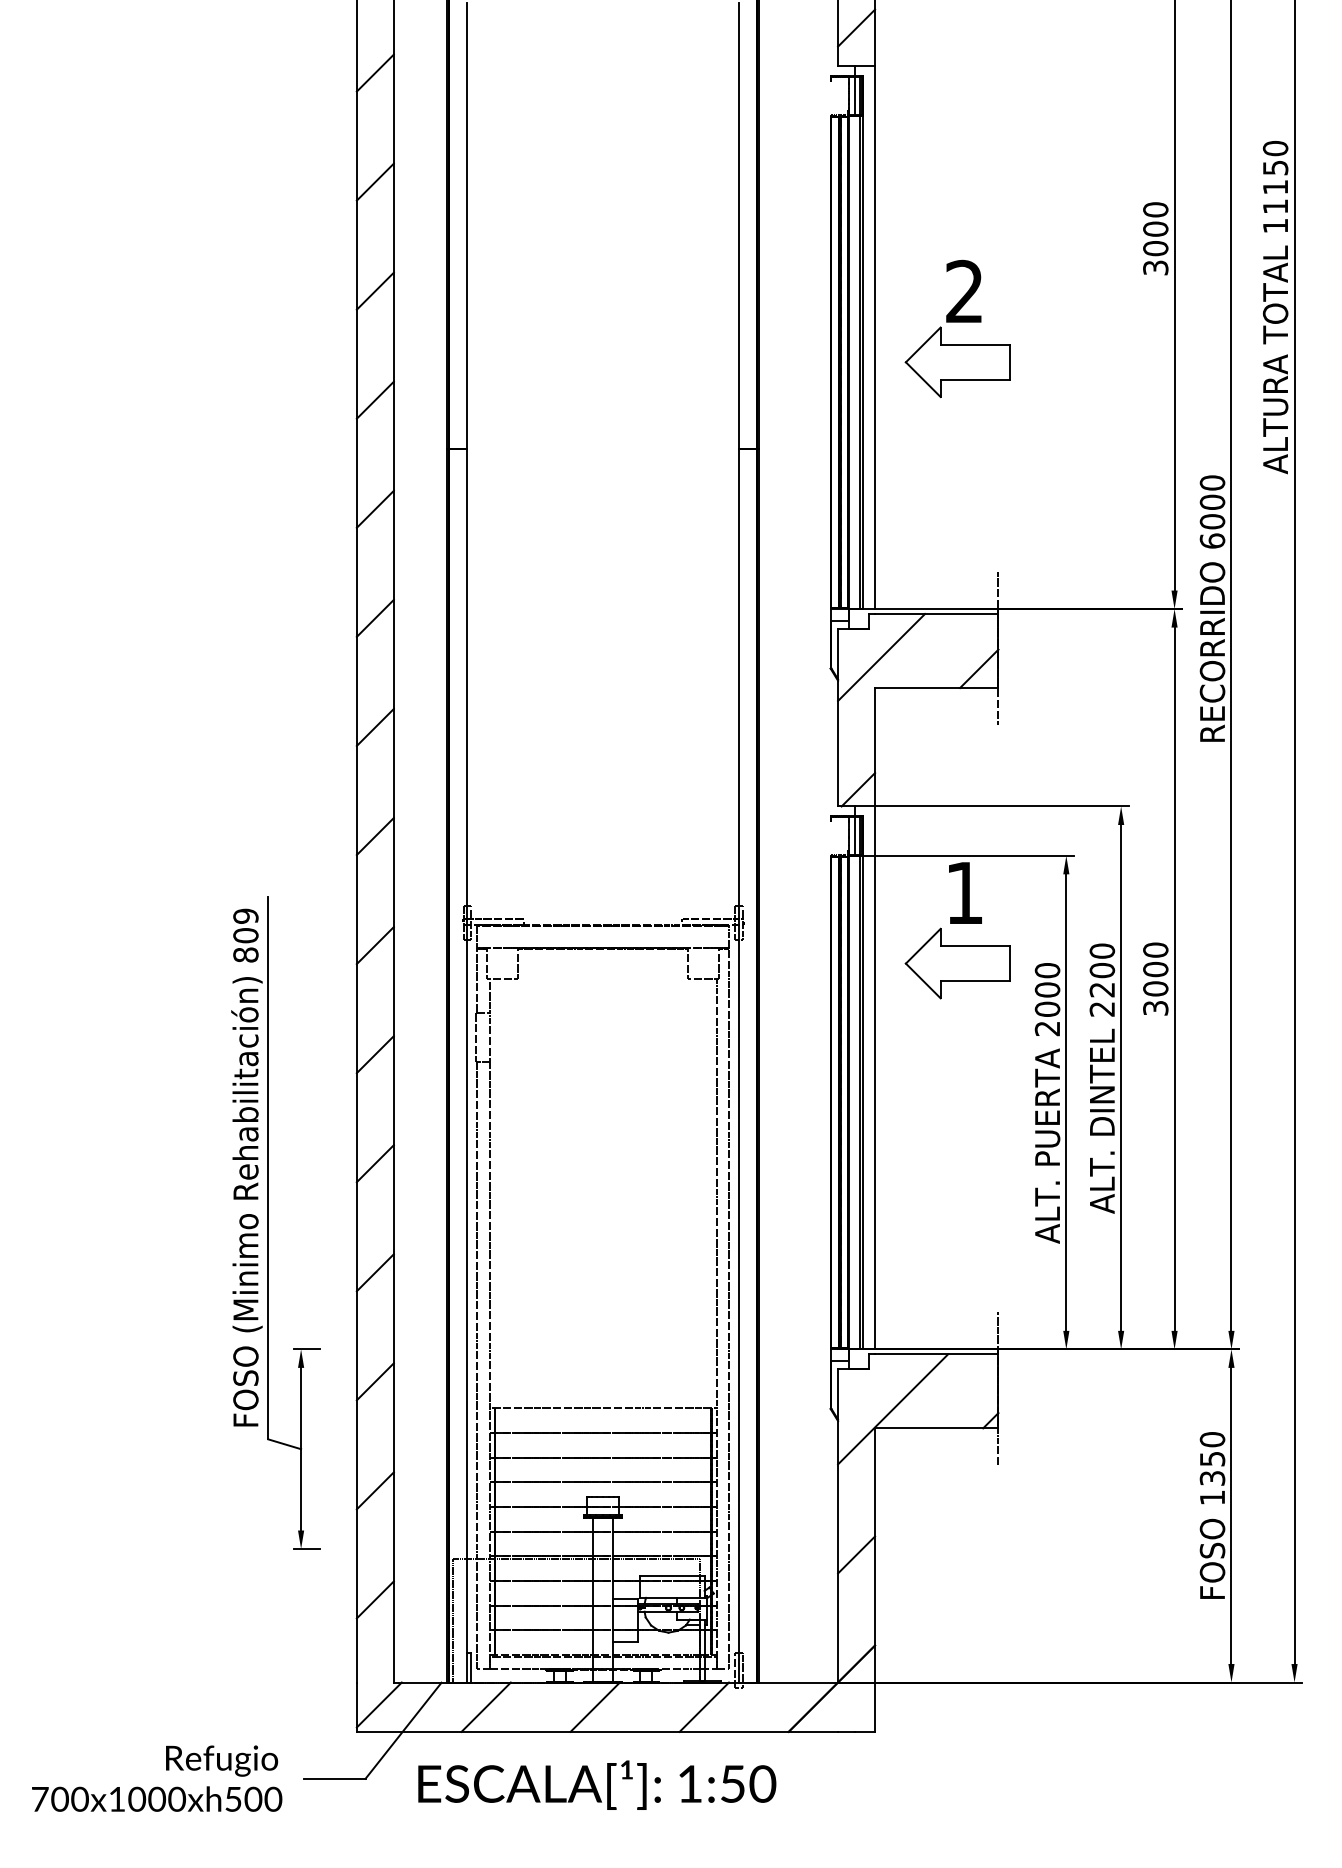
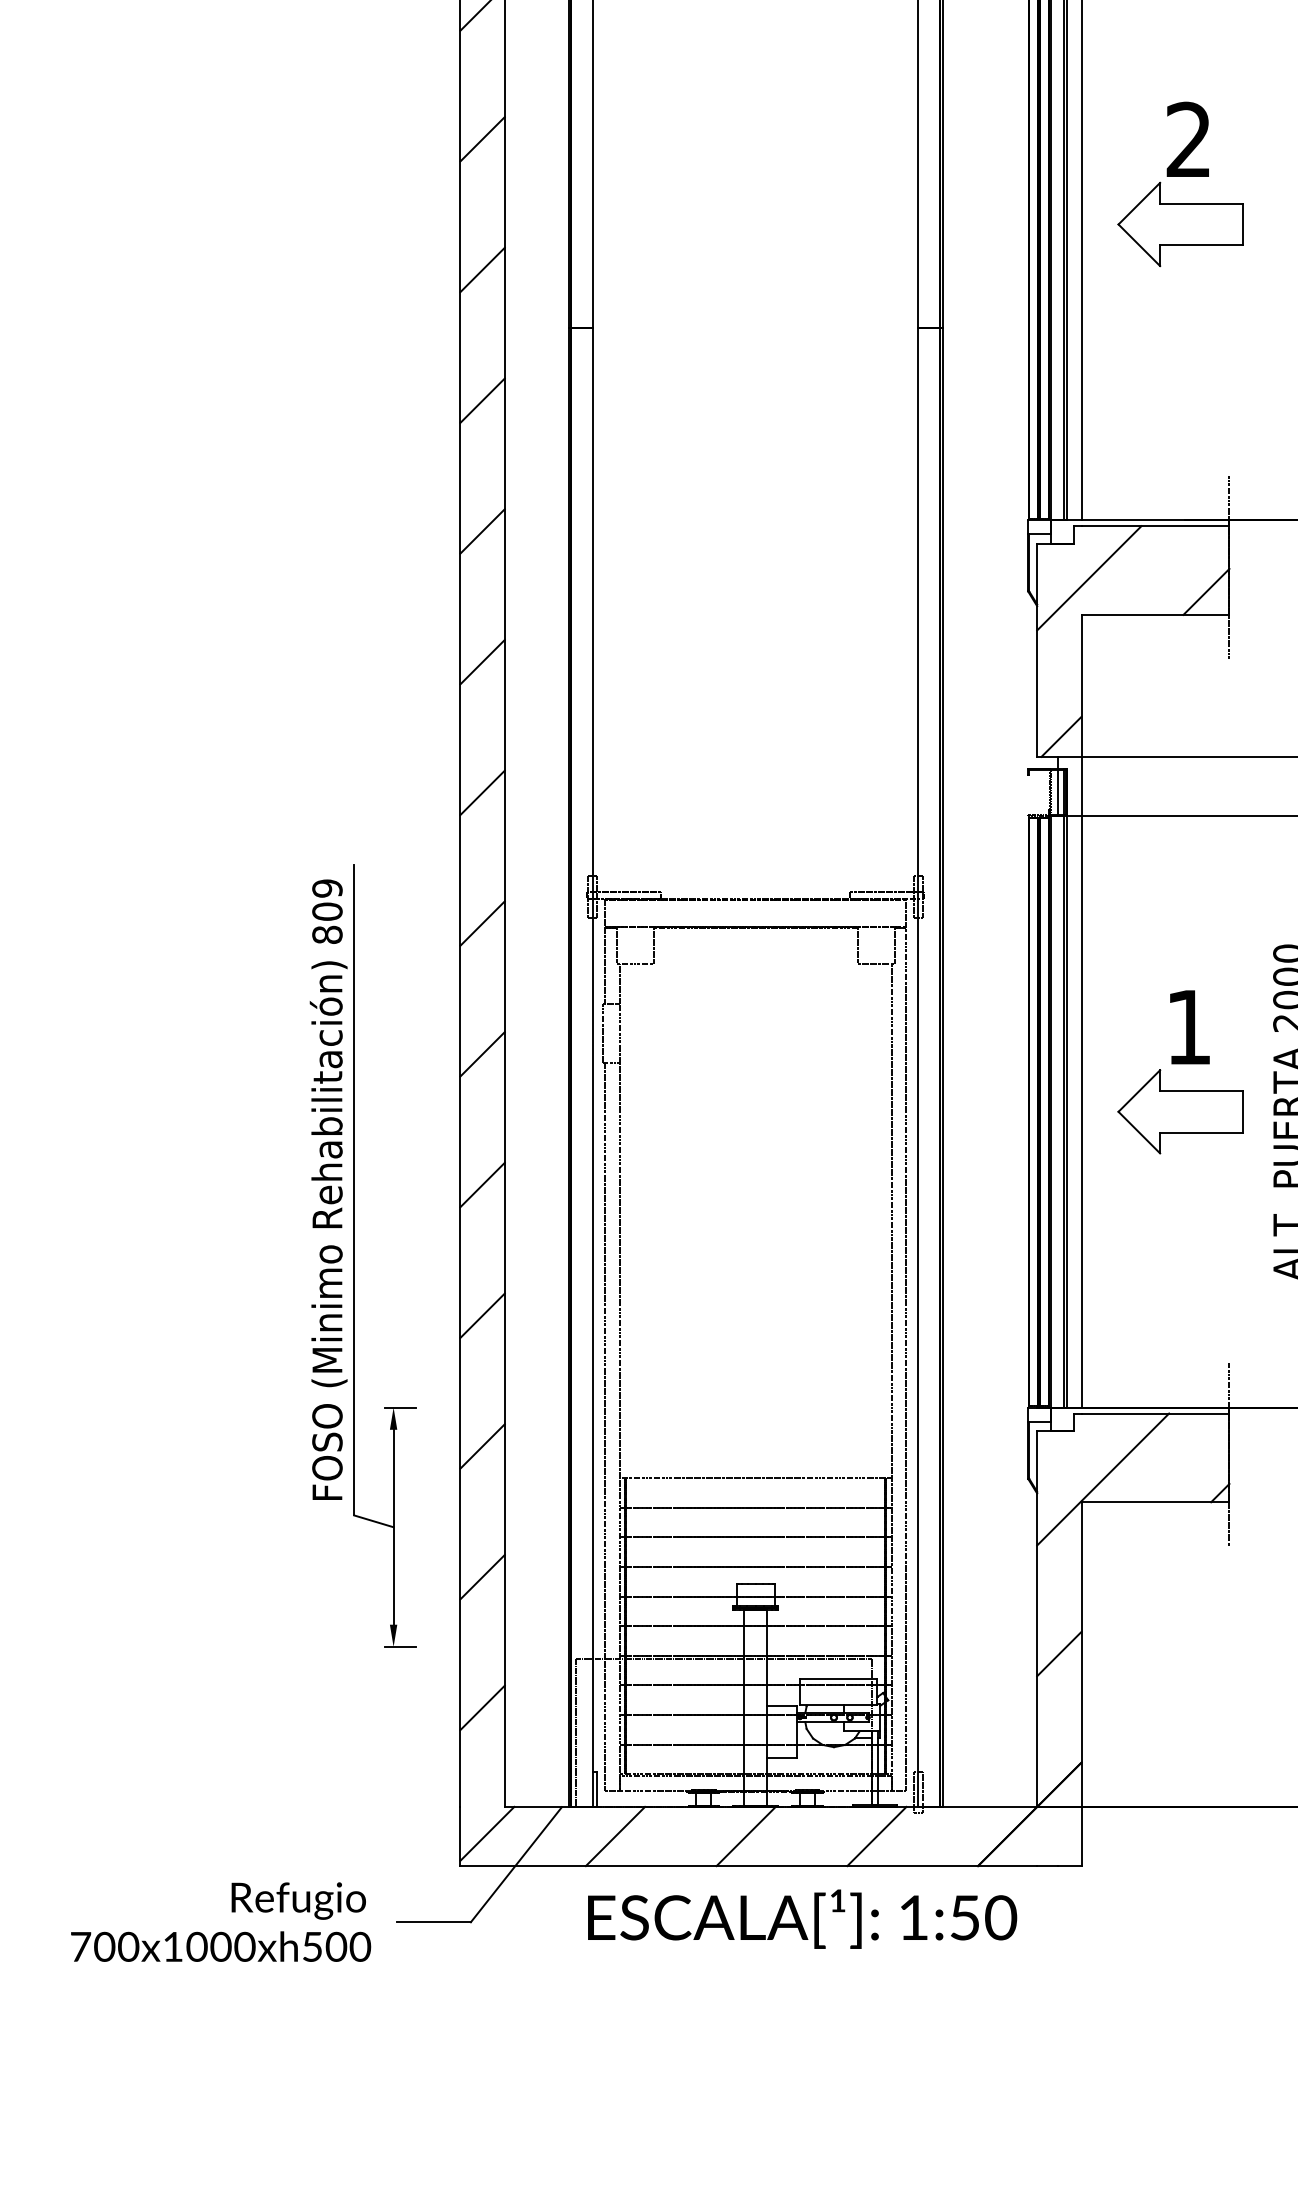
part: (957, 923) -> (1180, 1063), moved
text: (597, 1784) -> (802, 1918), moved

